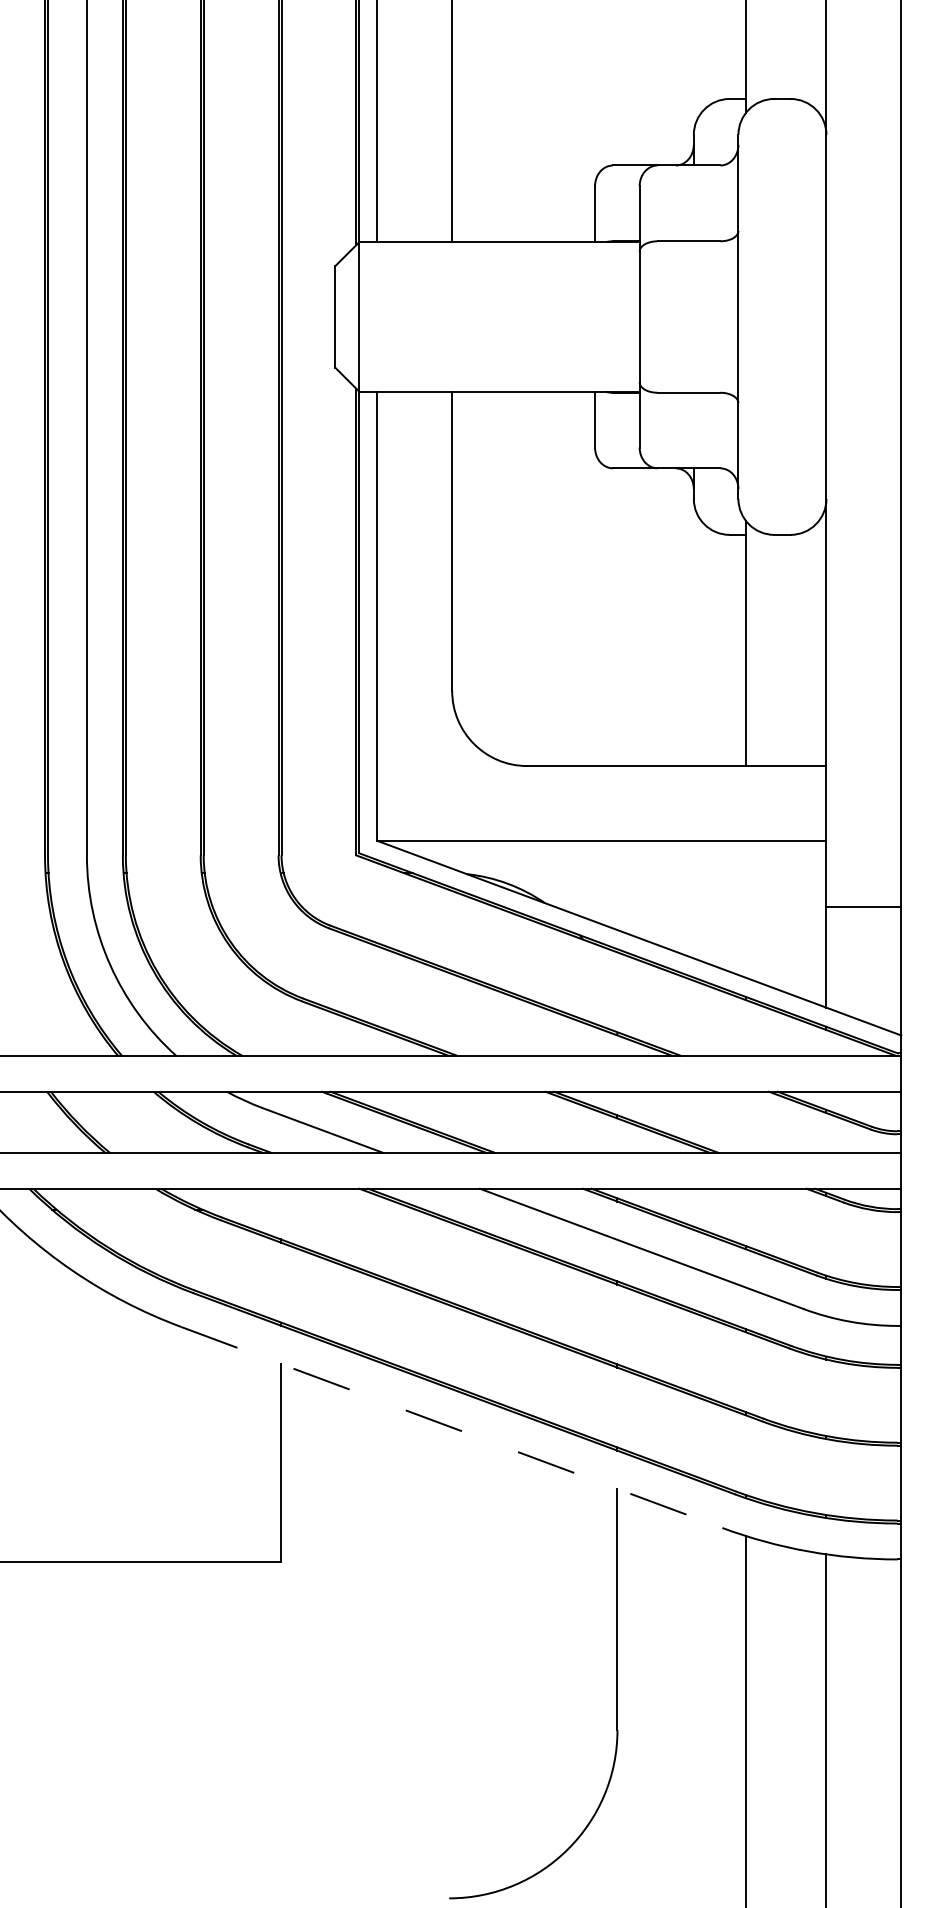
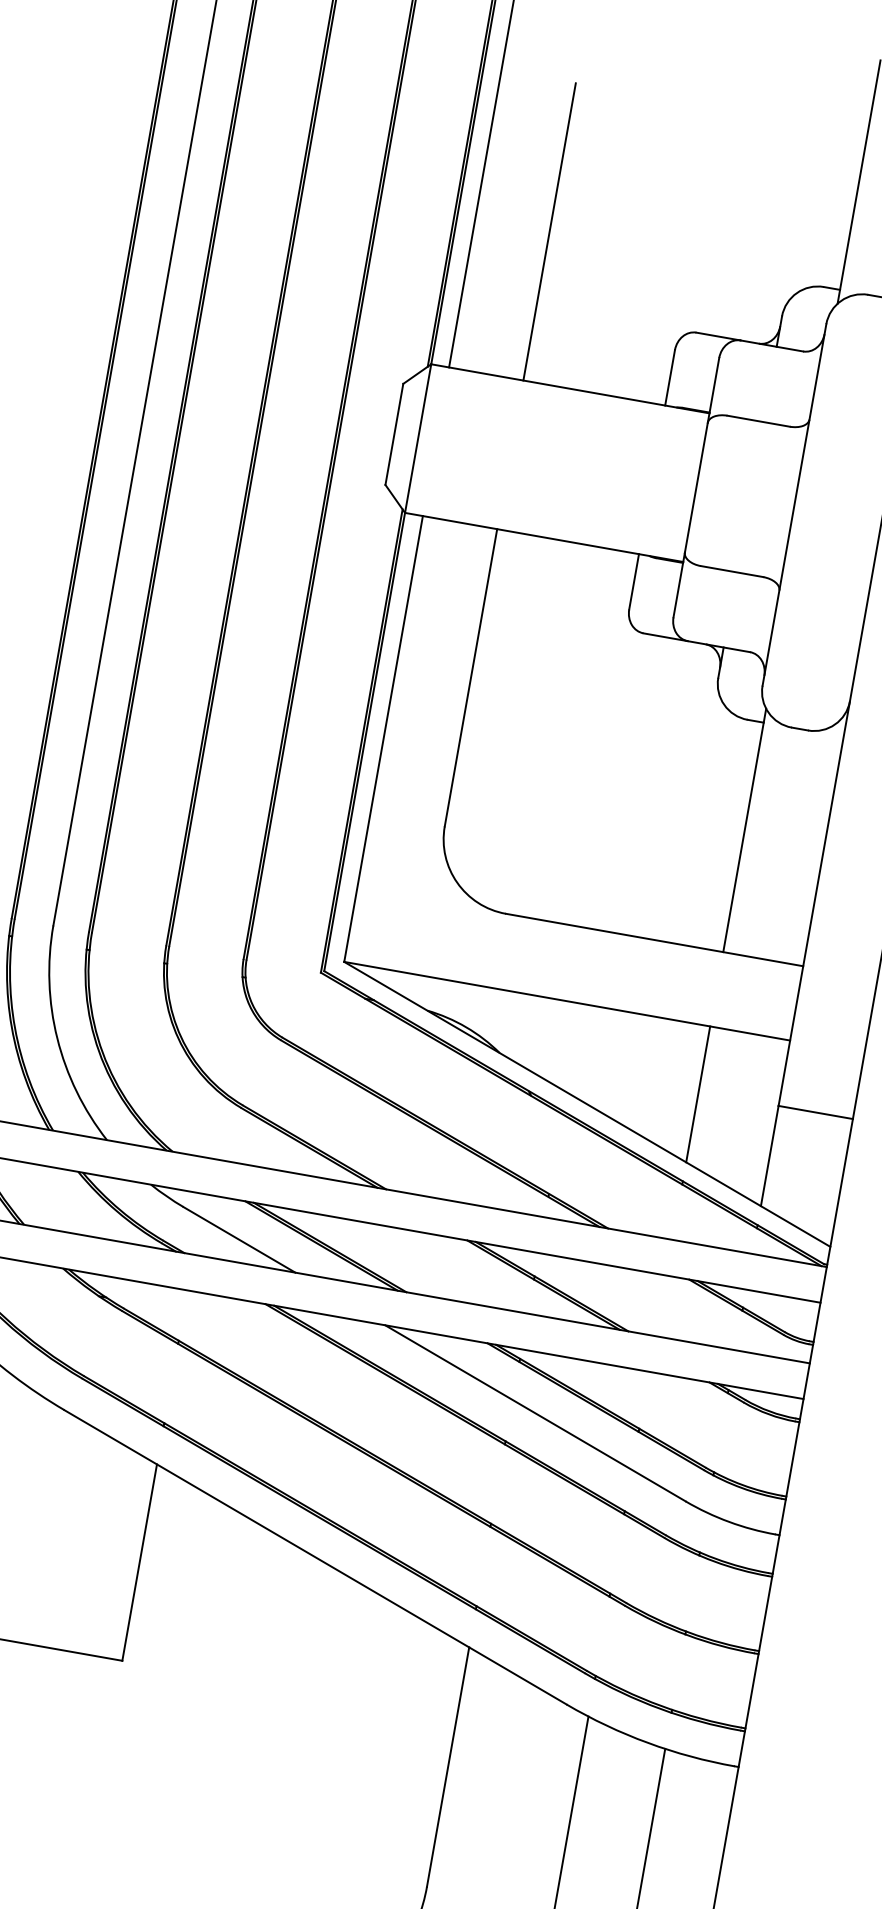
line: (745, 908) -> (697, 1093), added
line: (451, 1427) -> (315, 1557), dashed -> solid

